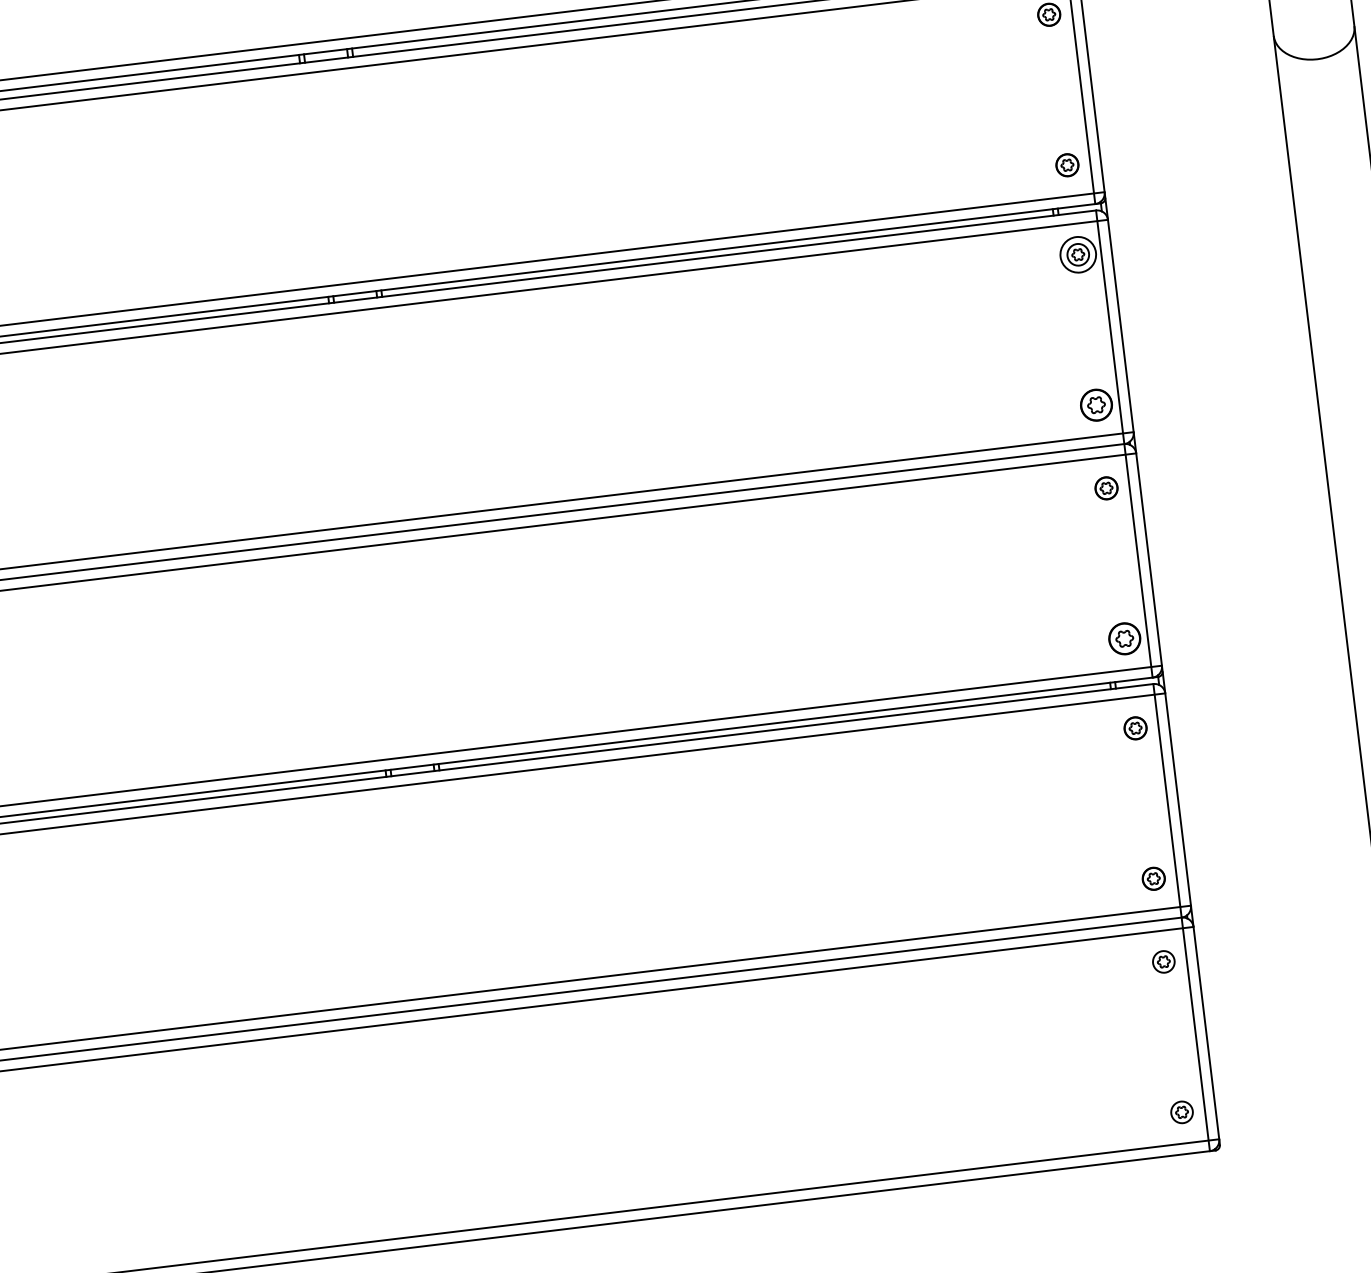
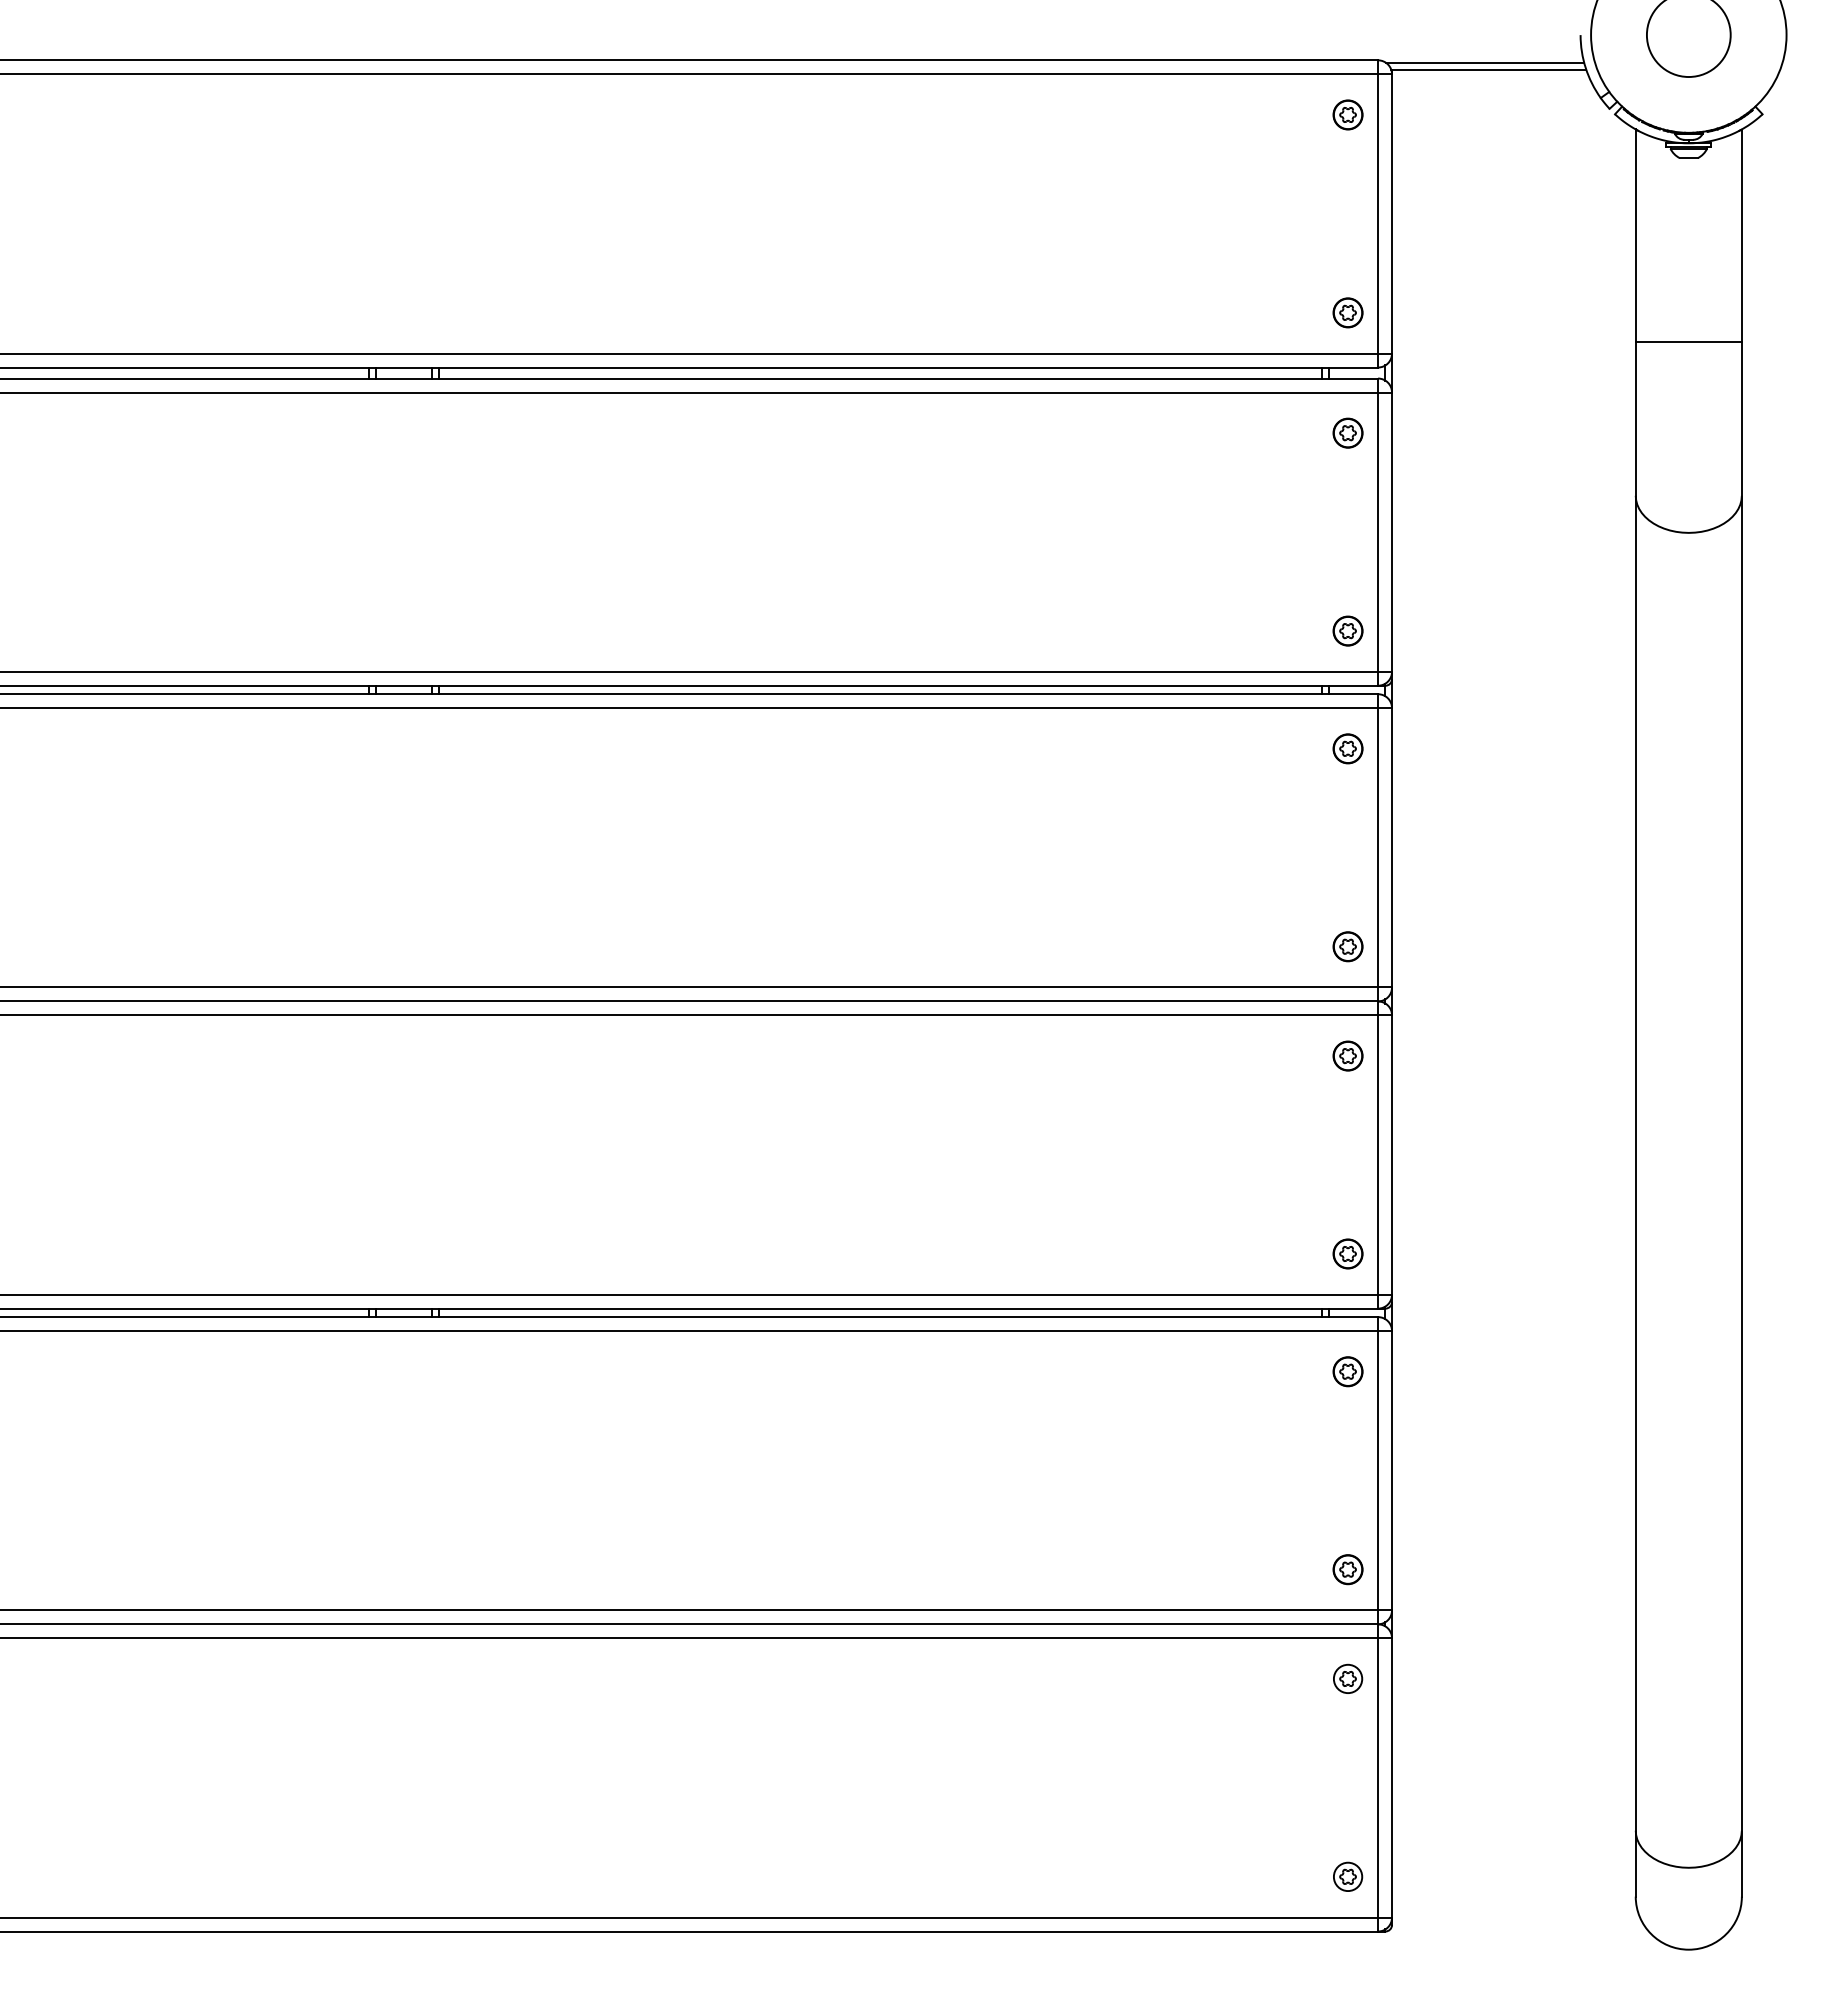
circle: (1077, 254) -> (1347, 748), size x0.62
part: (1096, 405) -> (1347, 946), size x0.71
part: (1124, 638) -> (1347, 1253), size x0.71

